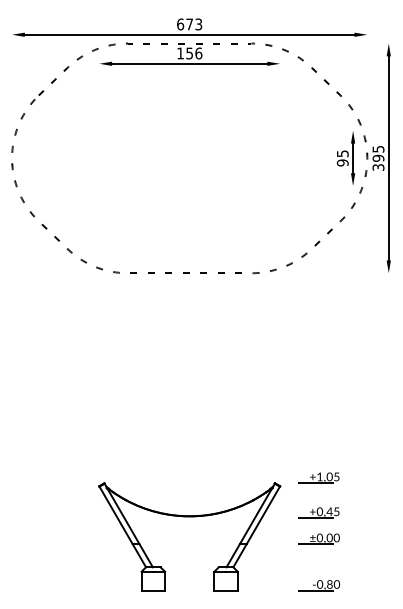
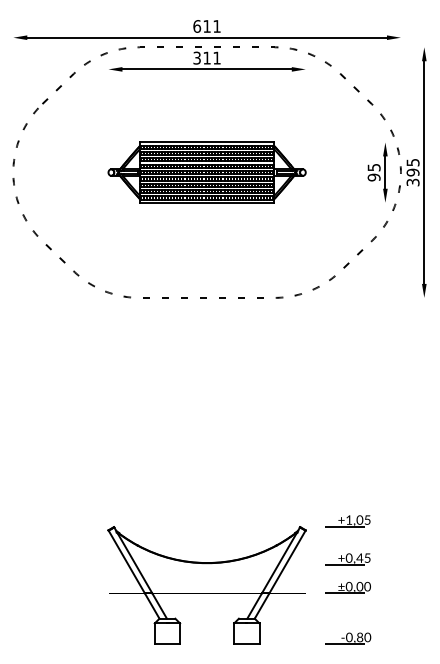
text: (193, 24) -> (211, 26), 673 -> 611
text: (189, 52) -> (206, 57), 156 -> 311
part: (189, 158) -> (206, 172), added

